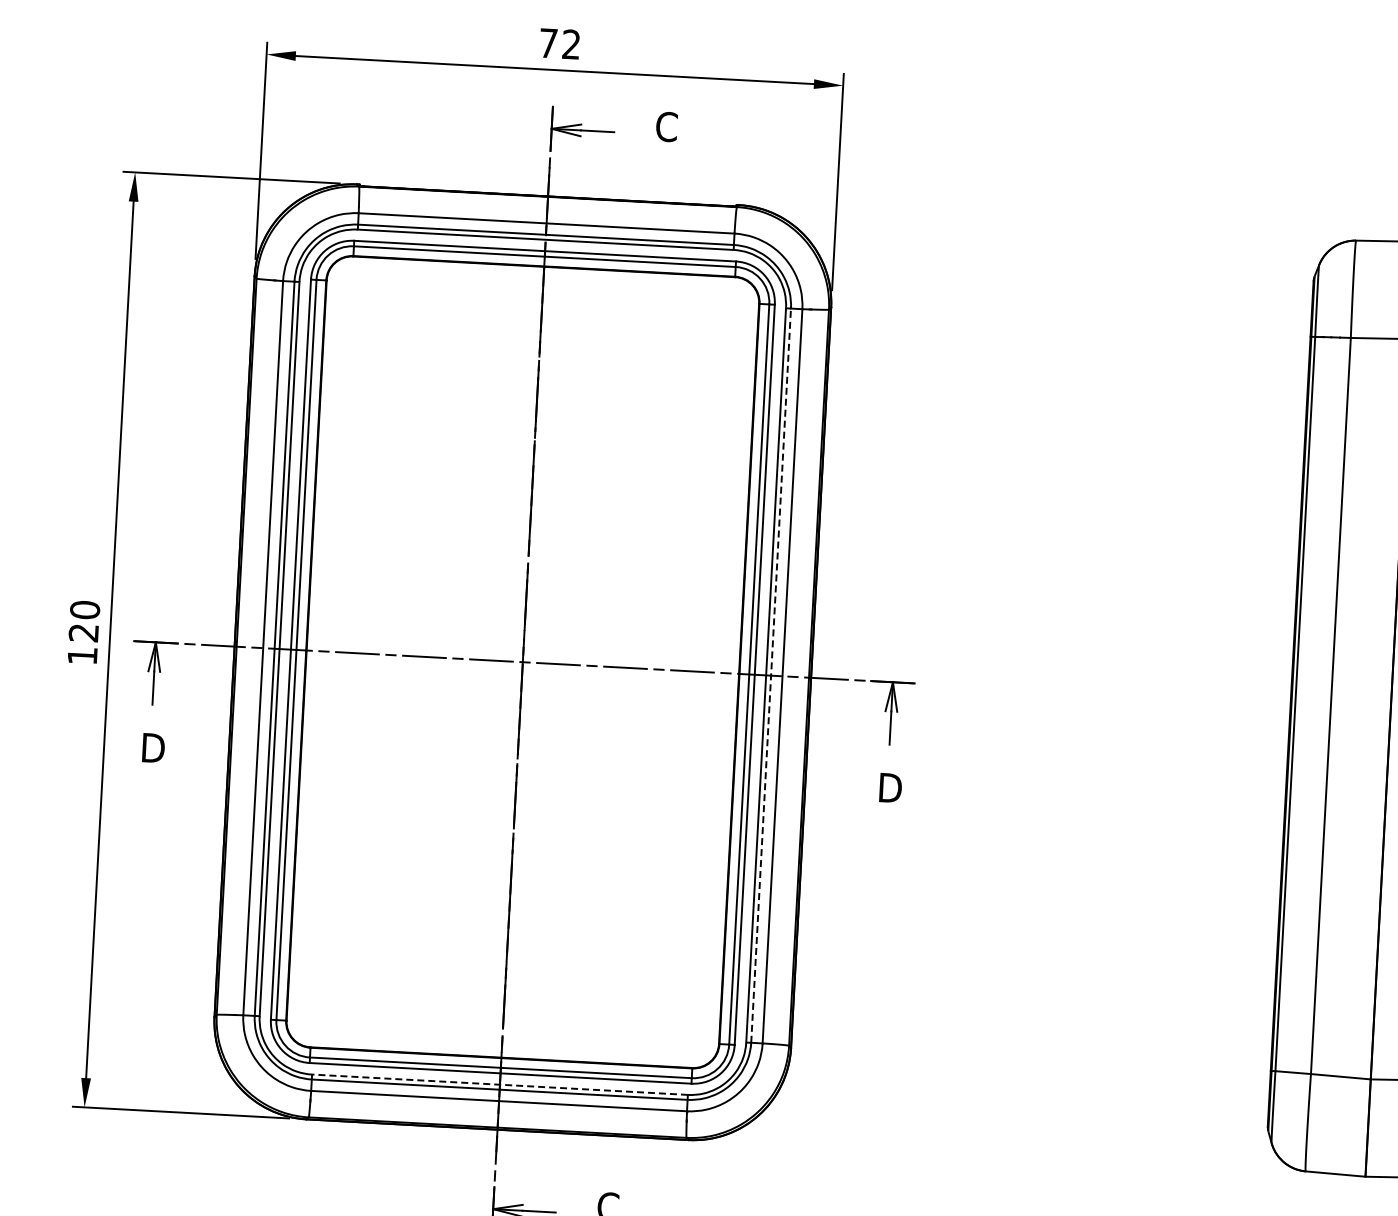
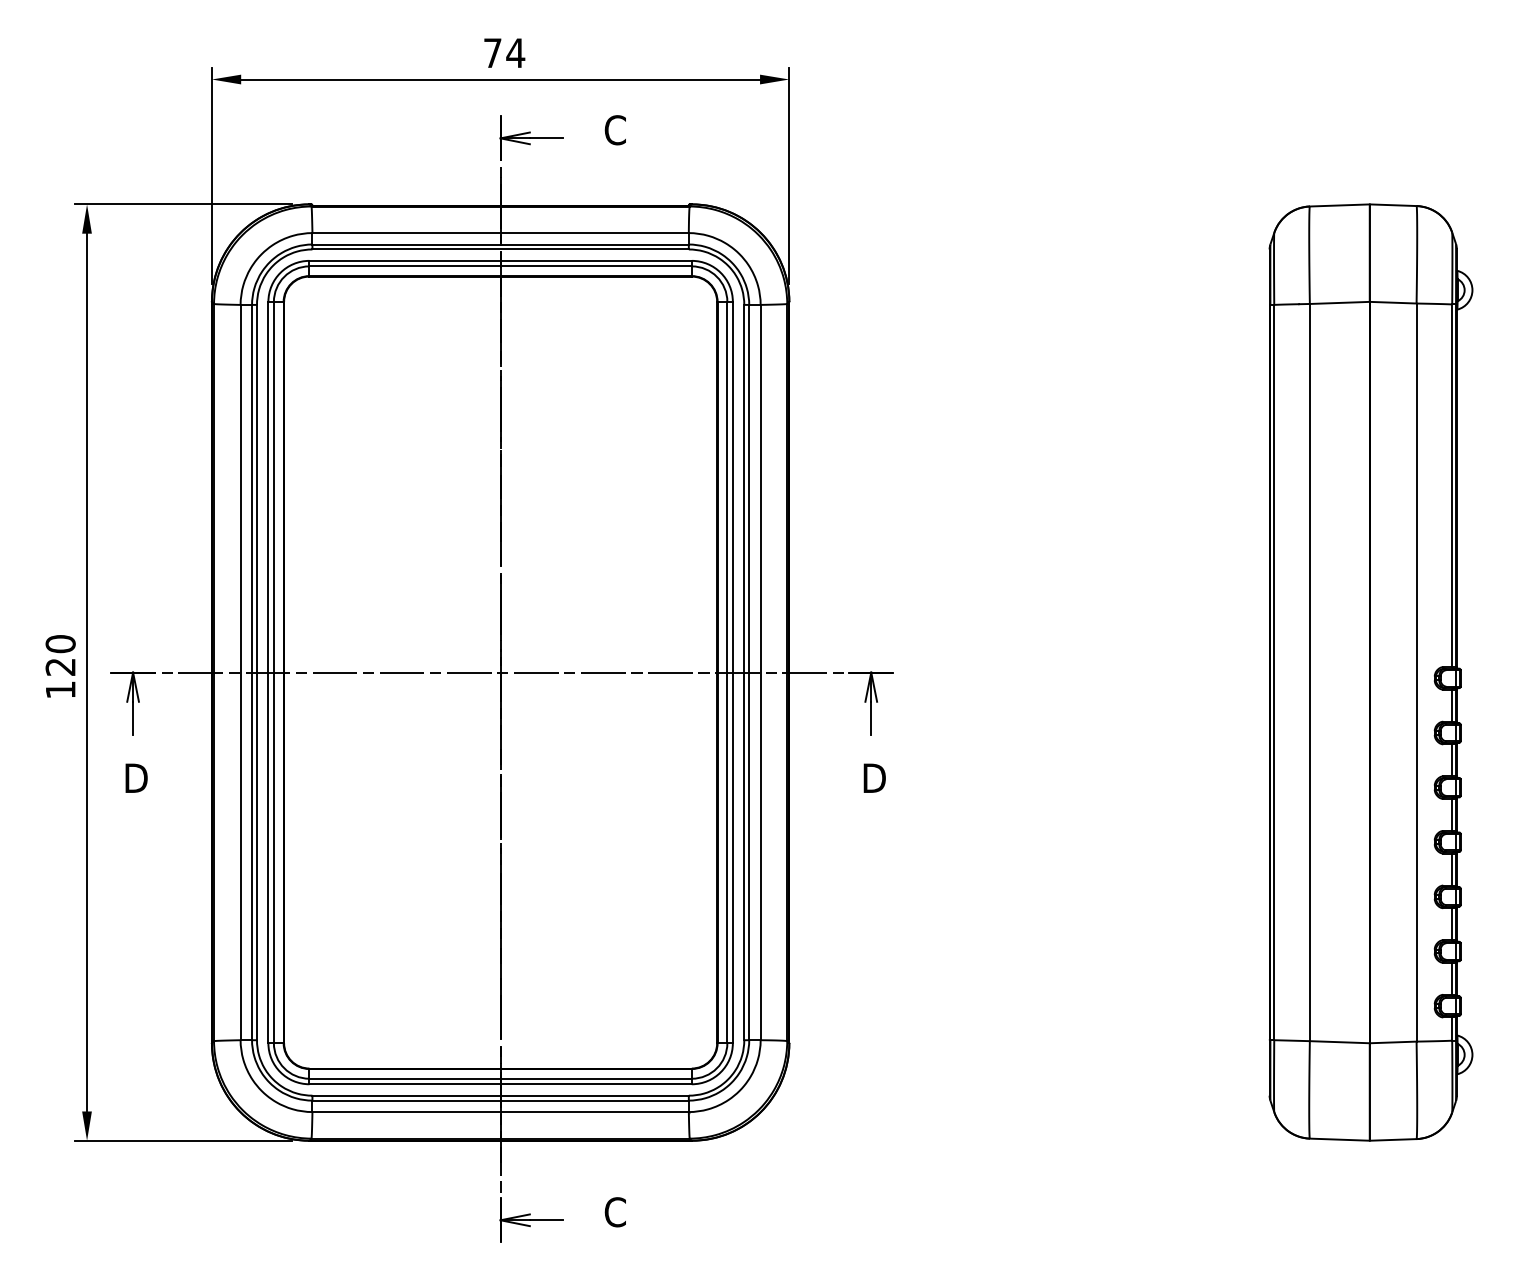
text: (571, 43) -> (515, 52), 72 -> 74
line: (771, 675) -> (749, 672), dashed -> solid
line: (499, 1084) -> (500, 1095), dashed -> solid

